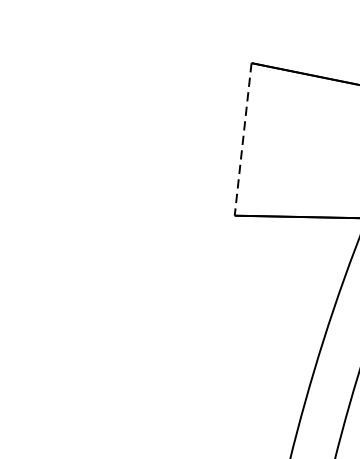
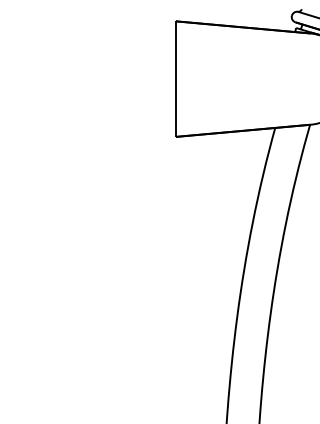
line: (242, 139) -> (175, 79), dashed -> solid

